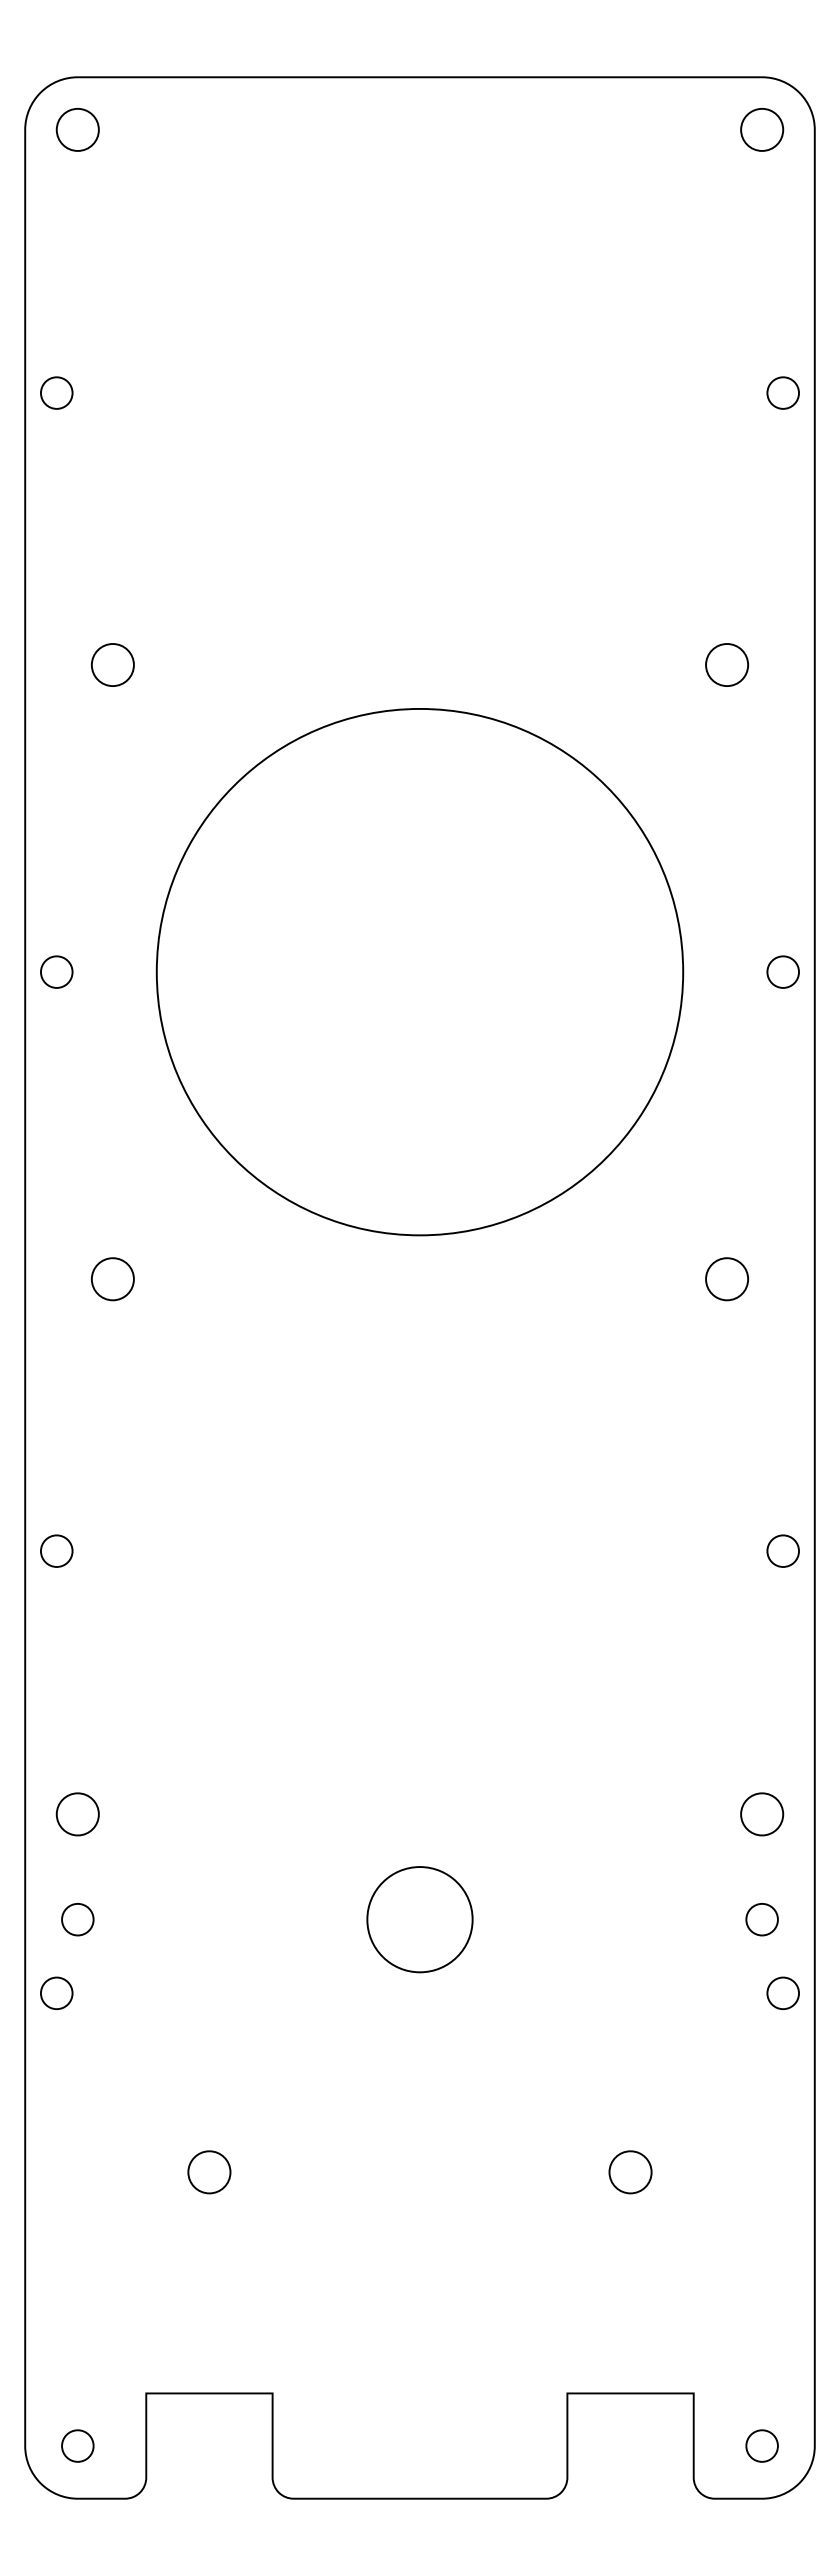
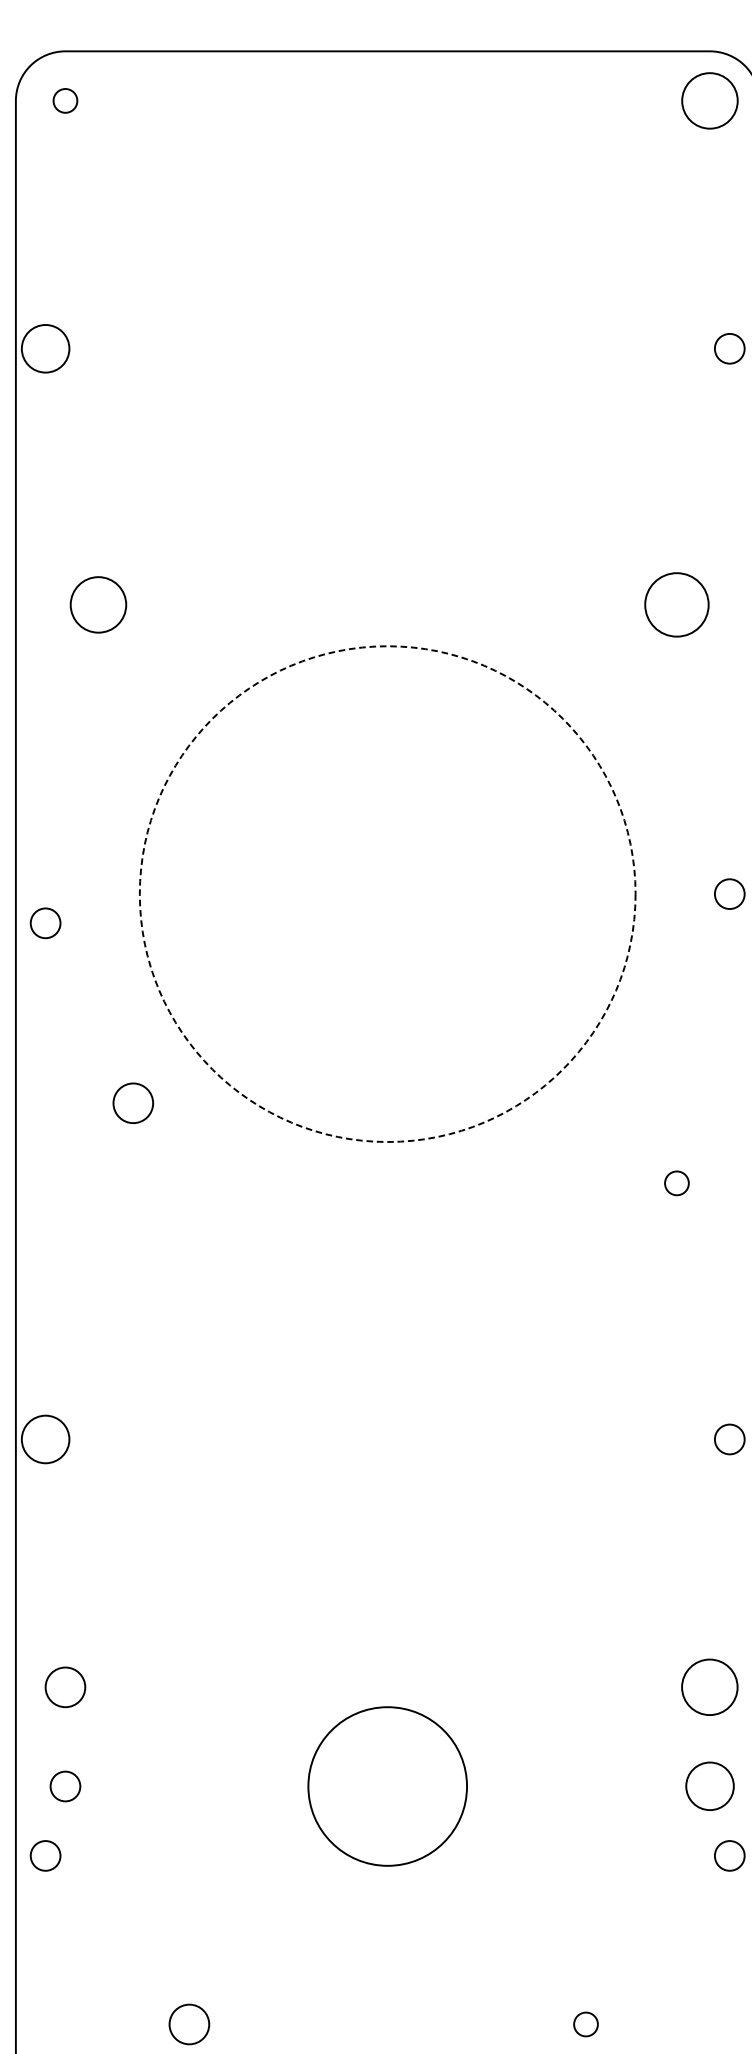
circle: (77, 129) -> (65, 100), size x0.6
circle: (762, 129) -> (710, 100), size x1.4
circle: (56, 392) -> (45, 348), size x1.6
circle: (112, 665) -> (98, 605), size x1.4
circle: (727, 665) -> (677, 605), size x1.6
circle: (56, 971) -> (45, 922), moved
circle: (419, 971) -> (387, 893), solid -> dashed
circle: (112, 1279) -> (132, 1103), moved
circle: (727, 1279) -> (677, 1183), size x0.6
circle: (56, 1550) -> (45, 1438), size x1.6
circle: (762, 1814) -> (710, 1687), size x1.4
circle: (419, 1919) -> (387, 1786), size x1.6
circle: (761, 1919) -> (709, 1786), size x1.6
circle: (630, 2172) -> (585, 2024), size x0.6

